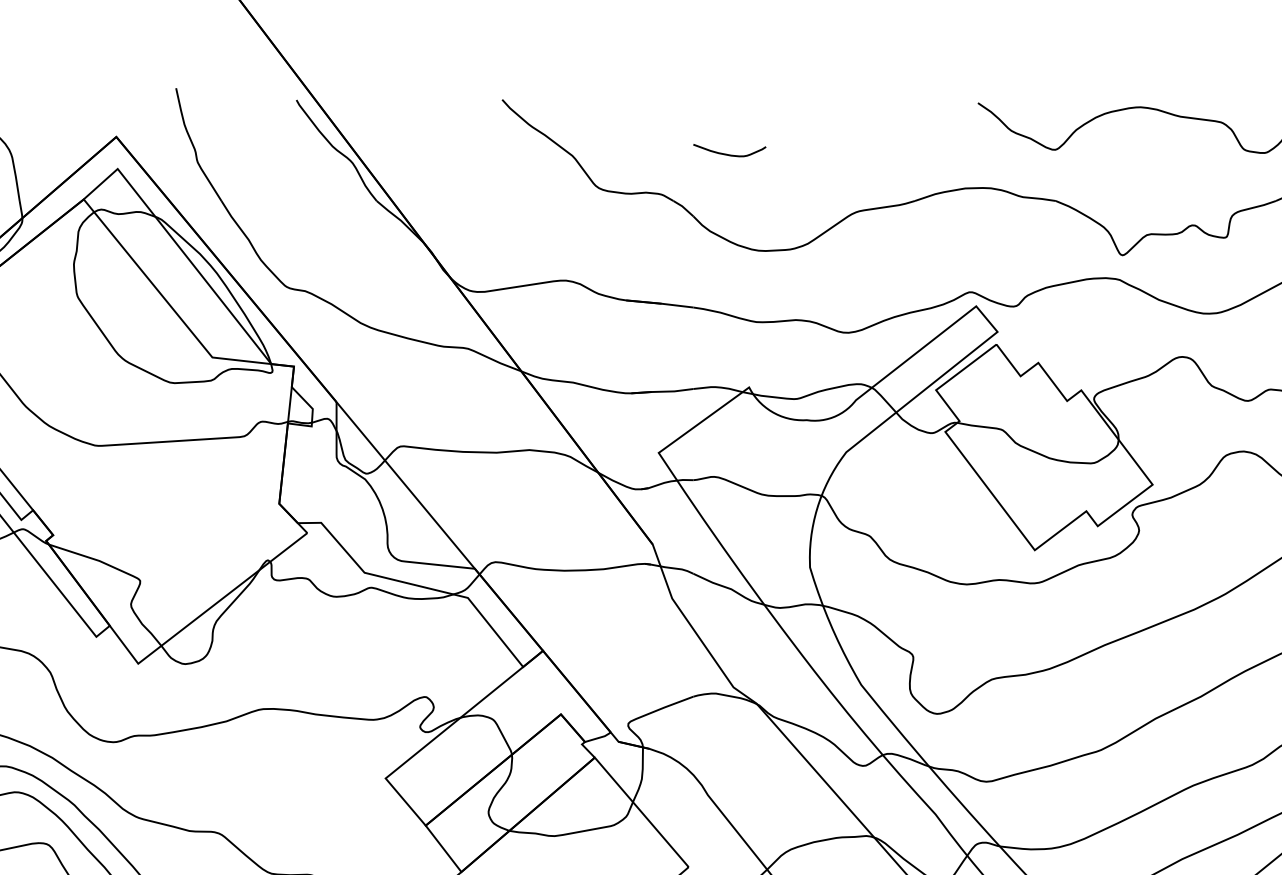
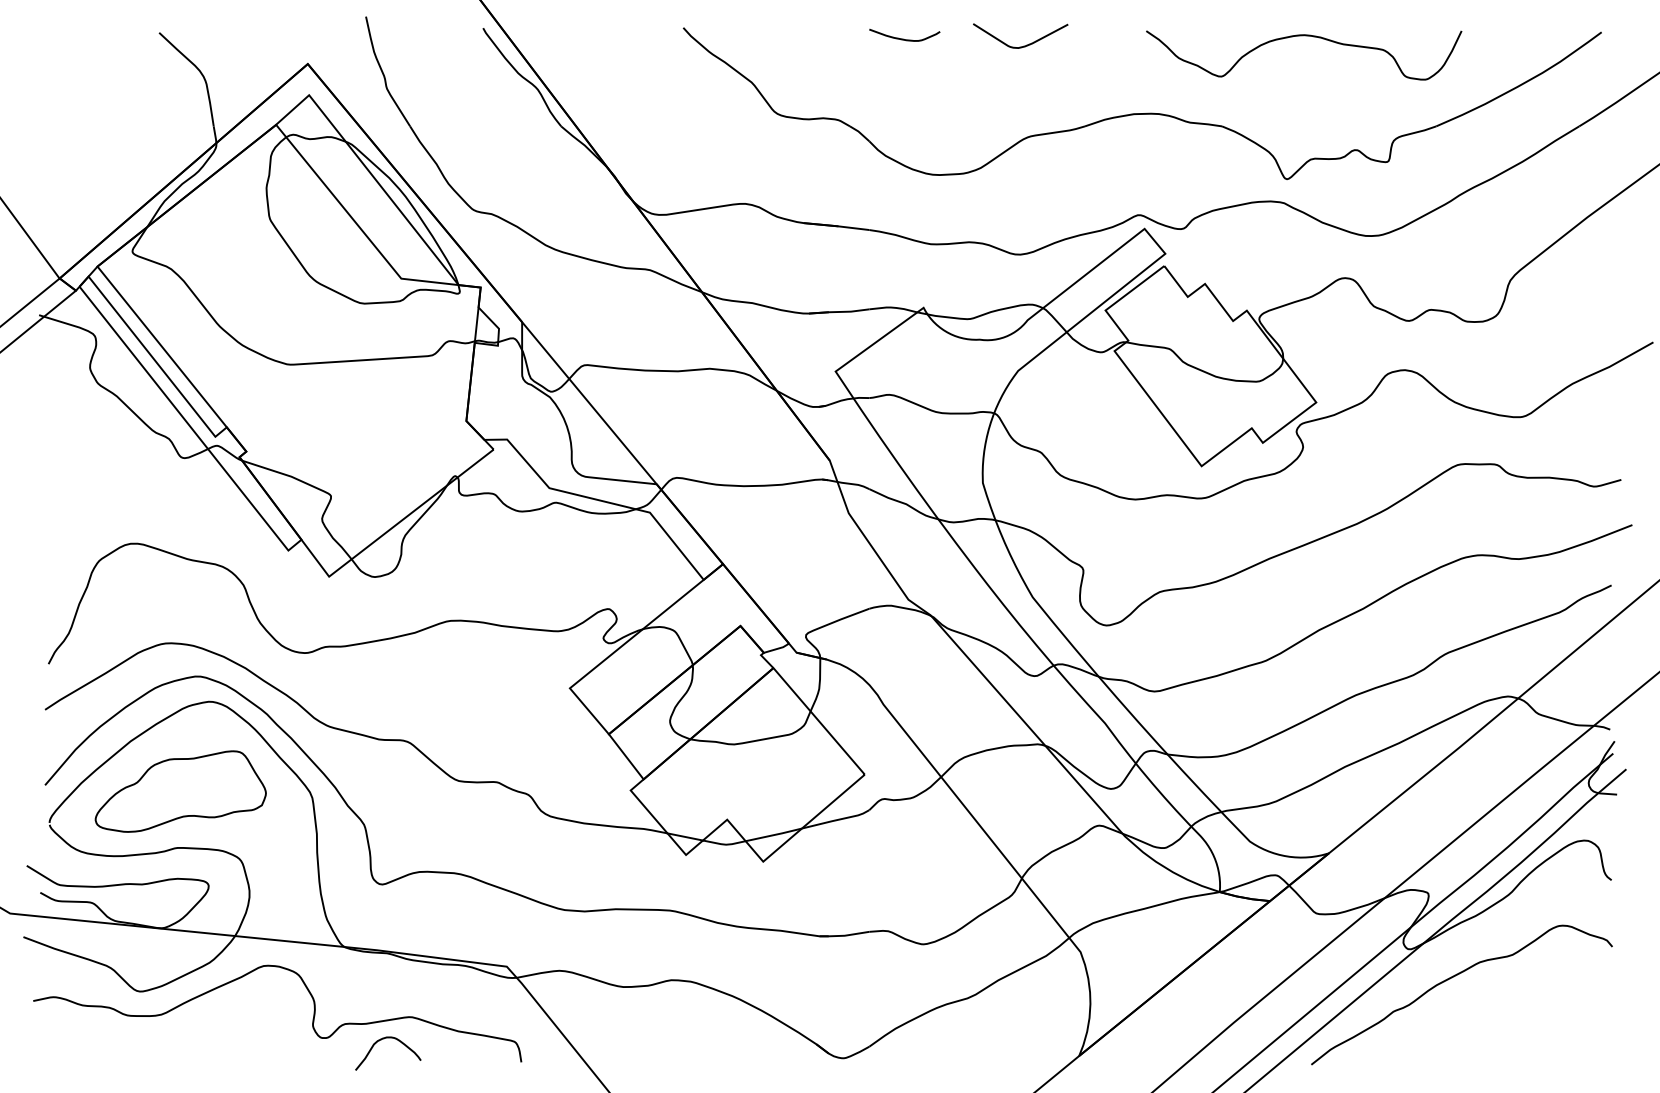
curve: (851, 117) -> (1023, 45), added
curve: (728, 153) -> (903, 38), moved

